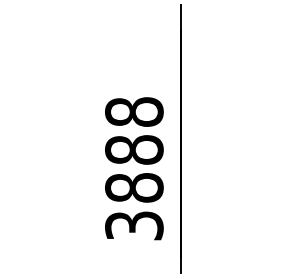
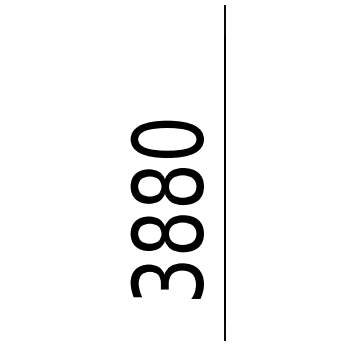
text: (134, 111) -> (167, 138), 3888 -> 3880

